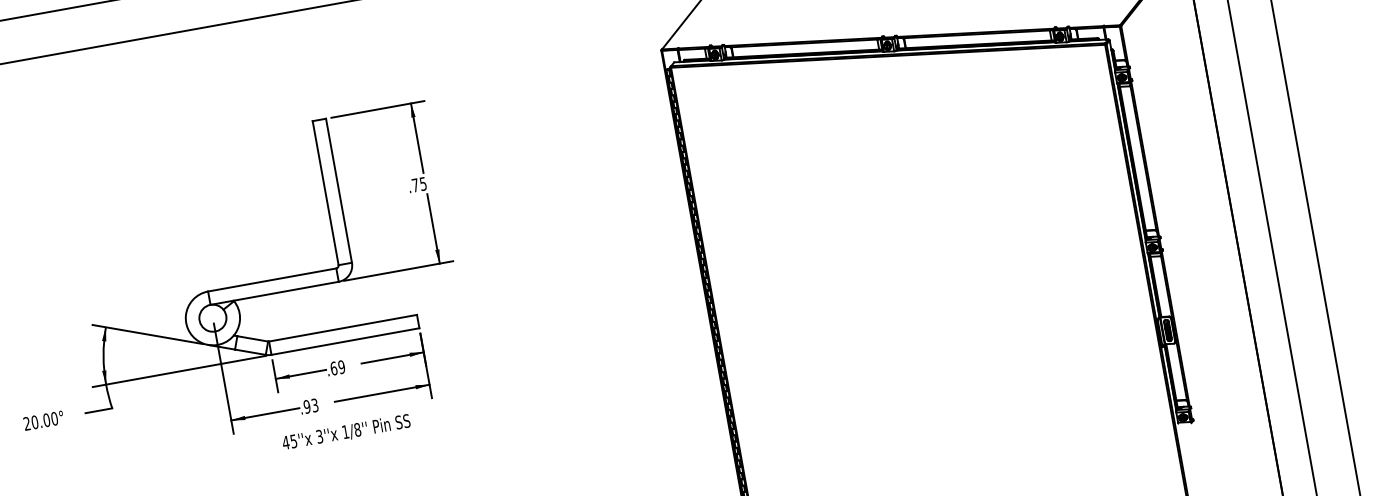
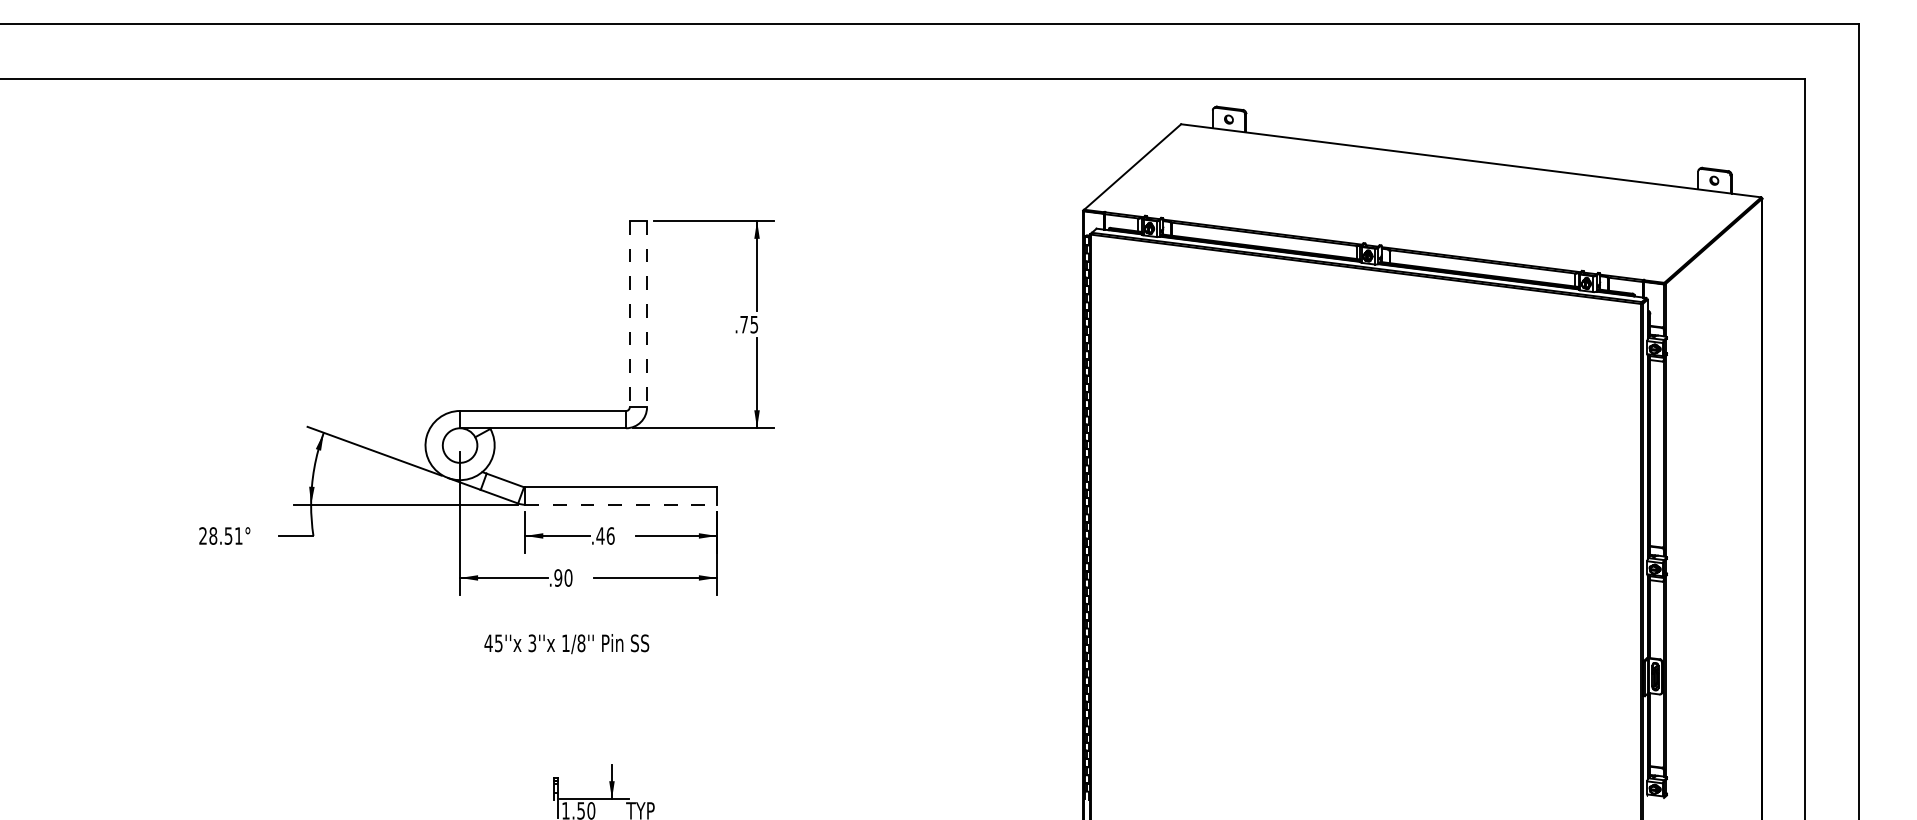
line: (339, 190) -> (647, 314), solid -> dashed
line: (325, 193) -> (629, 314), solid -> dashed
line: (345, 341) -> (621, 504), solid -> dashed
text: (337, 367) -> (605, 535), .69 -> .46
text: (314, 405) -> (568, 577), .93 -> .90
text: (44, 420) -> (225, 535), 20.00° -> 28.51°
text: (346, 432) -> (566, 644), moved

